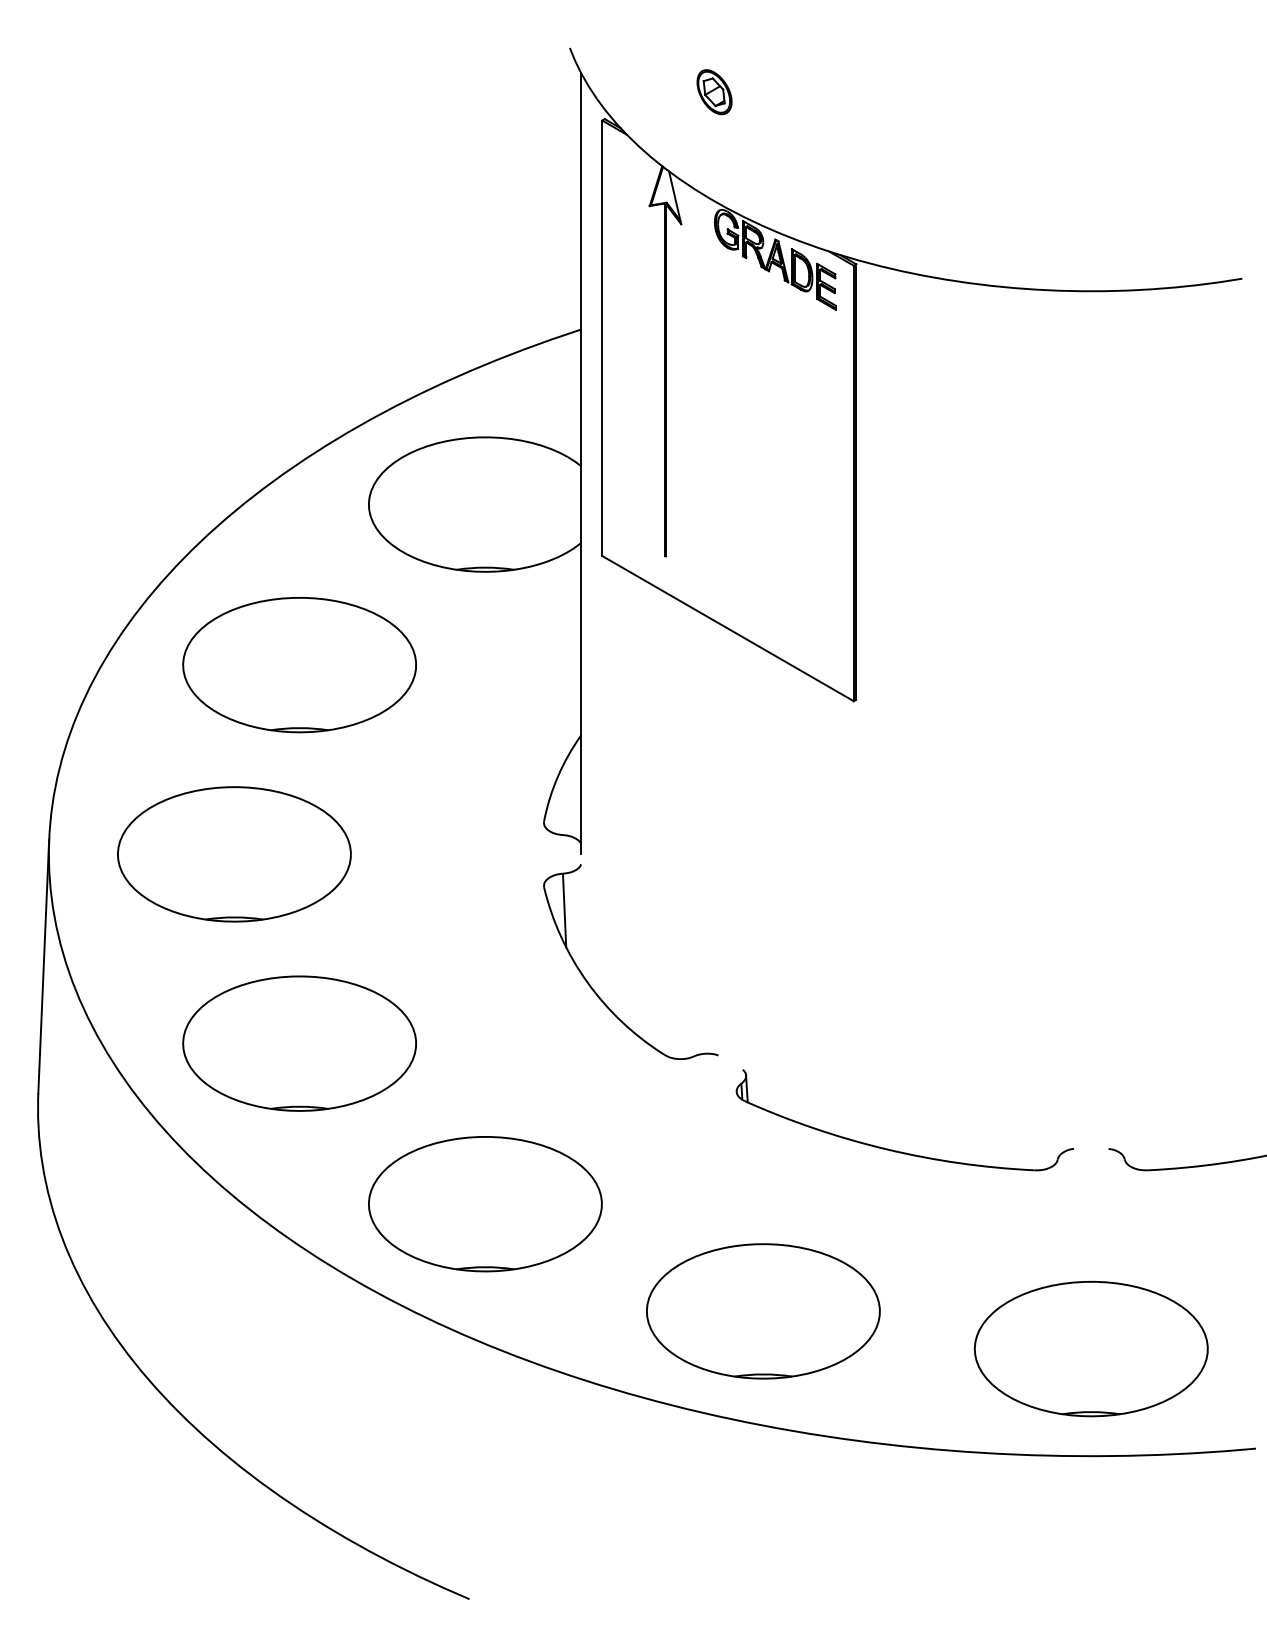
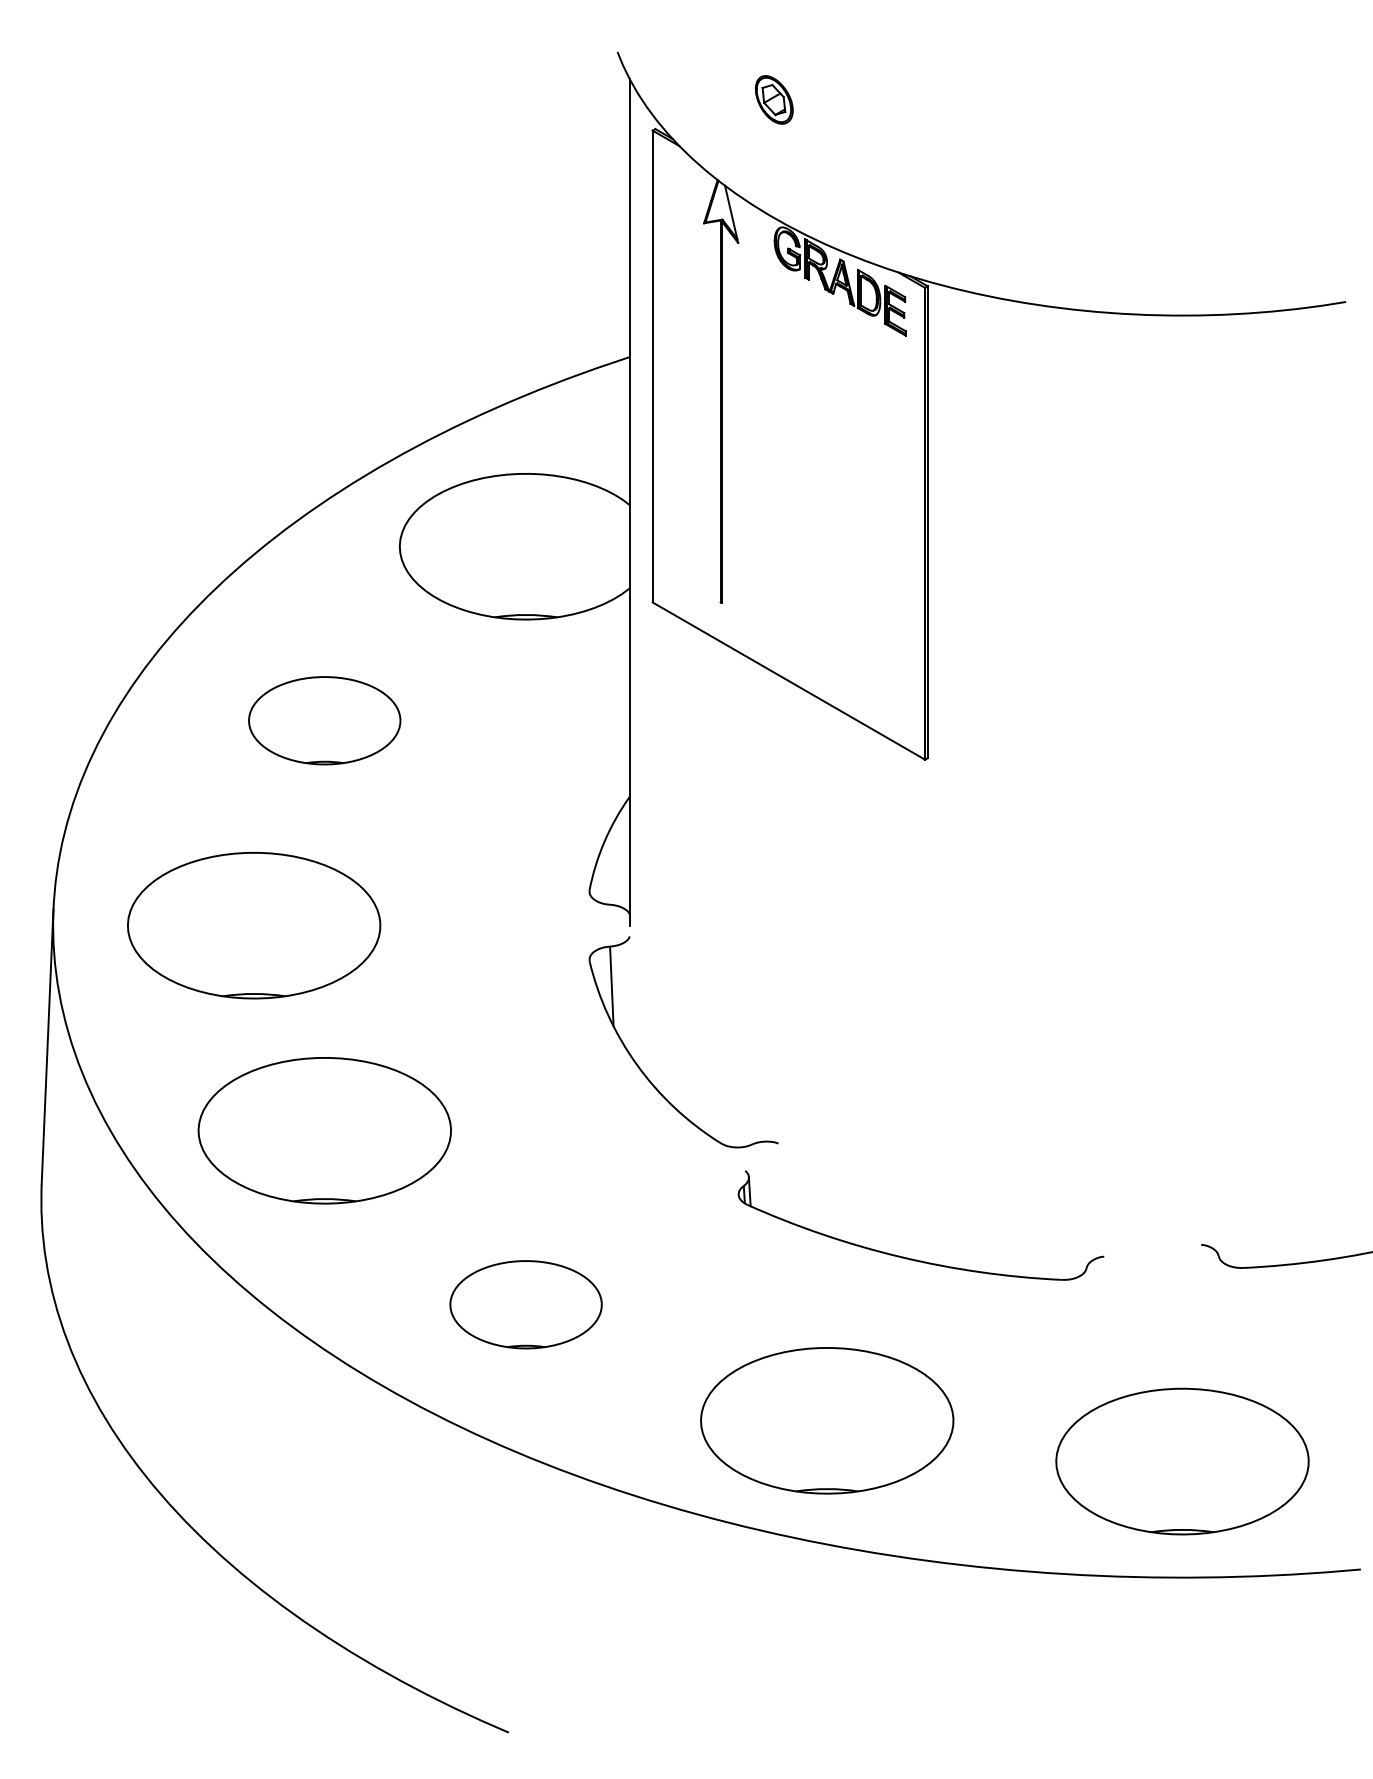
part: (299, 665) -> (324, 721), size x0.6
part: (897, 1150) -> (912, 1258), moved
part: (485, 1204) -> (526, 1304), size x0.6

